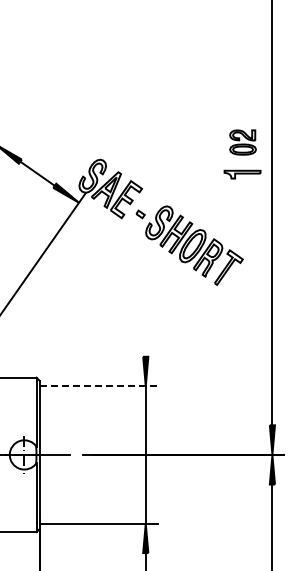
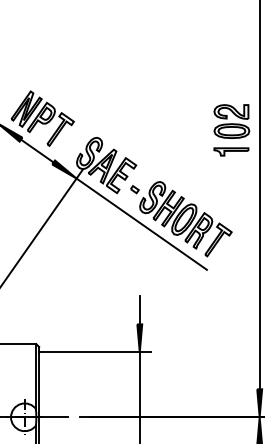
part: (43, 139) -> (42, 118), added
part: (242, 142) -> (231, 121), size x1.43
line: (147, 250) -> (141, 223), added
line: (145, 341) -> (139, 309), added
line: (99, 386) -> (95, 352), dashed -> solid

